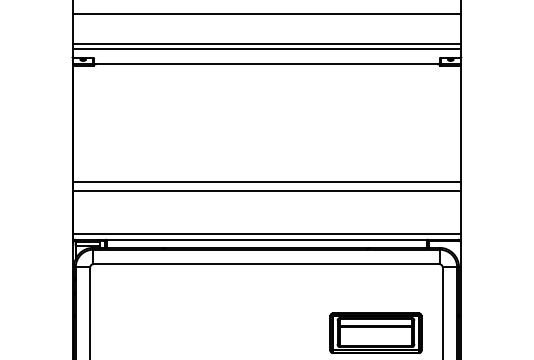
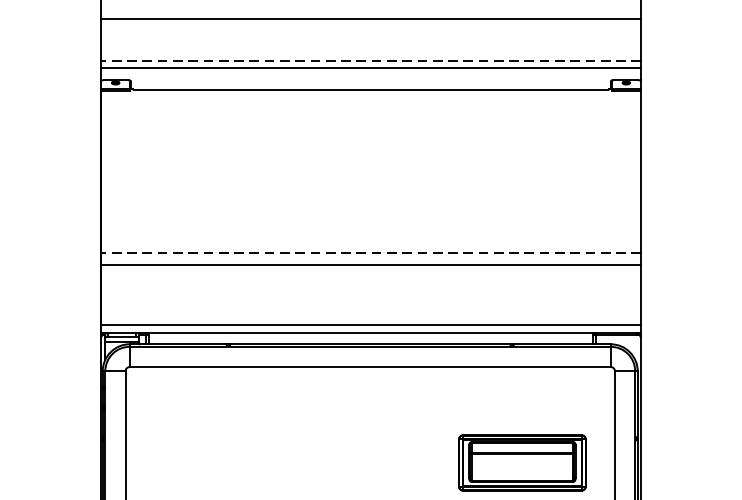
line: (266, 43) -> (370, 60), solid -> dashed
line: (266, 182) -> (370, 253), solid -> dashed

